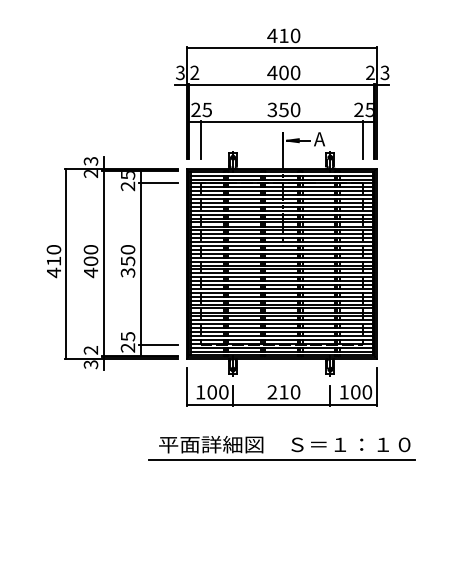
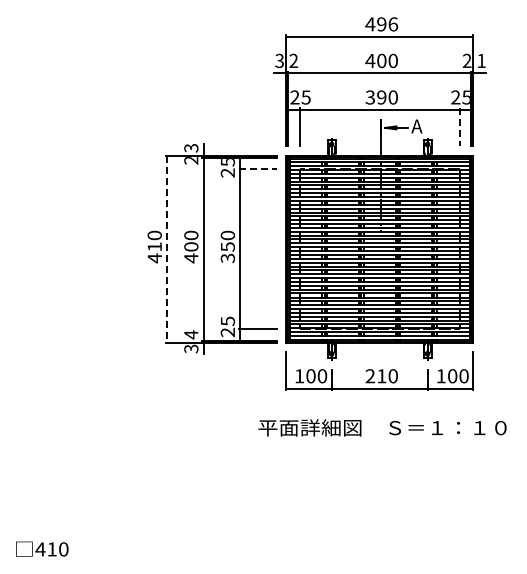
text: (289, 35) -> (387, 24), 410 -> 496
text: (384, 72) -> (481, 60), 3 -> 1
text: (283, 109) -> (381, 97), 350 -> 390
line: (362, 140) -> (459, 127), solid -> dashed
line: (158, 182) -> (257, 169), solid -> dashed
line: (66, 263) -> (167, 249), solid -> dashed
text: (91, 350) -> (191, 334), 2 -> 4
line: (281, 460) -> (379, 443), removed

